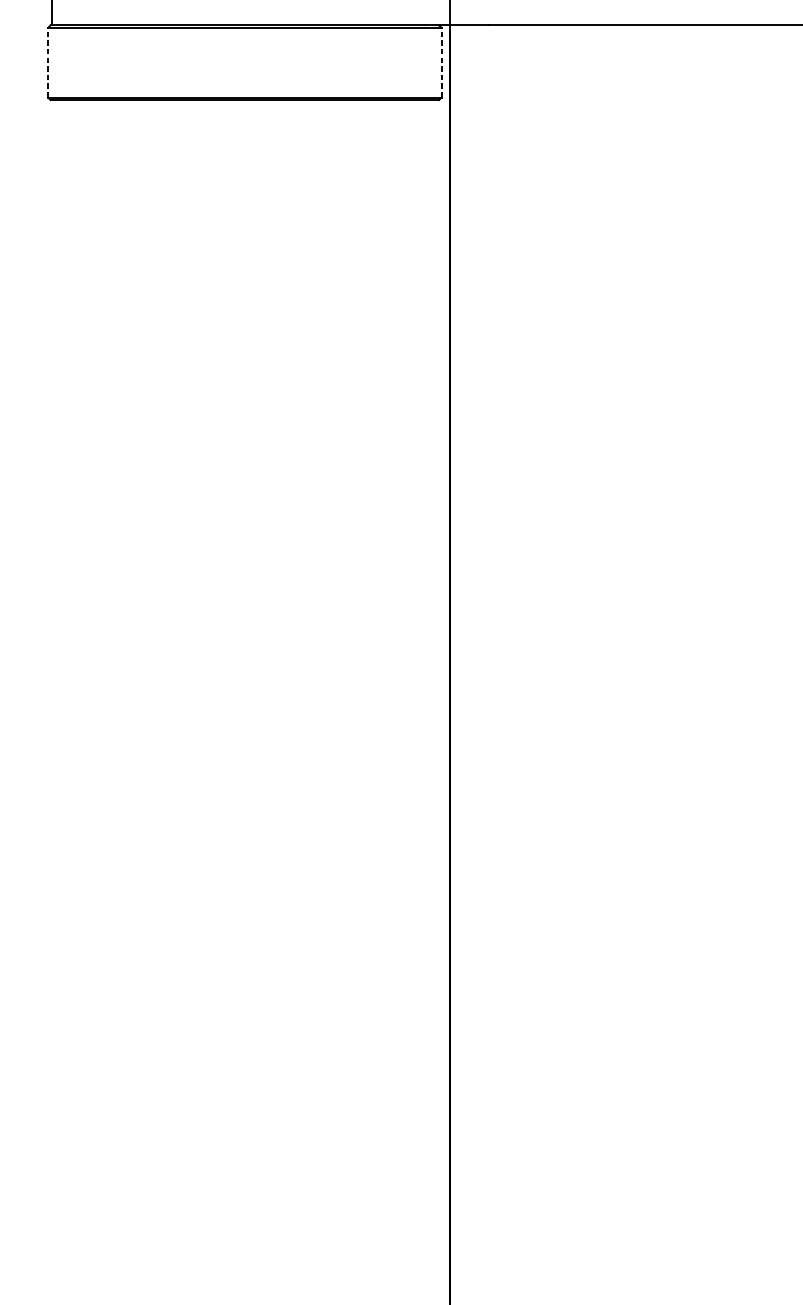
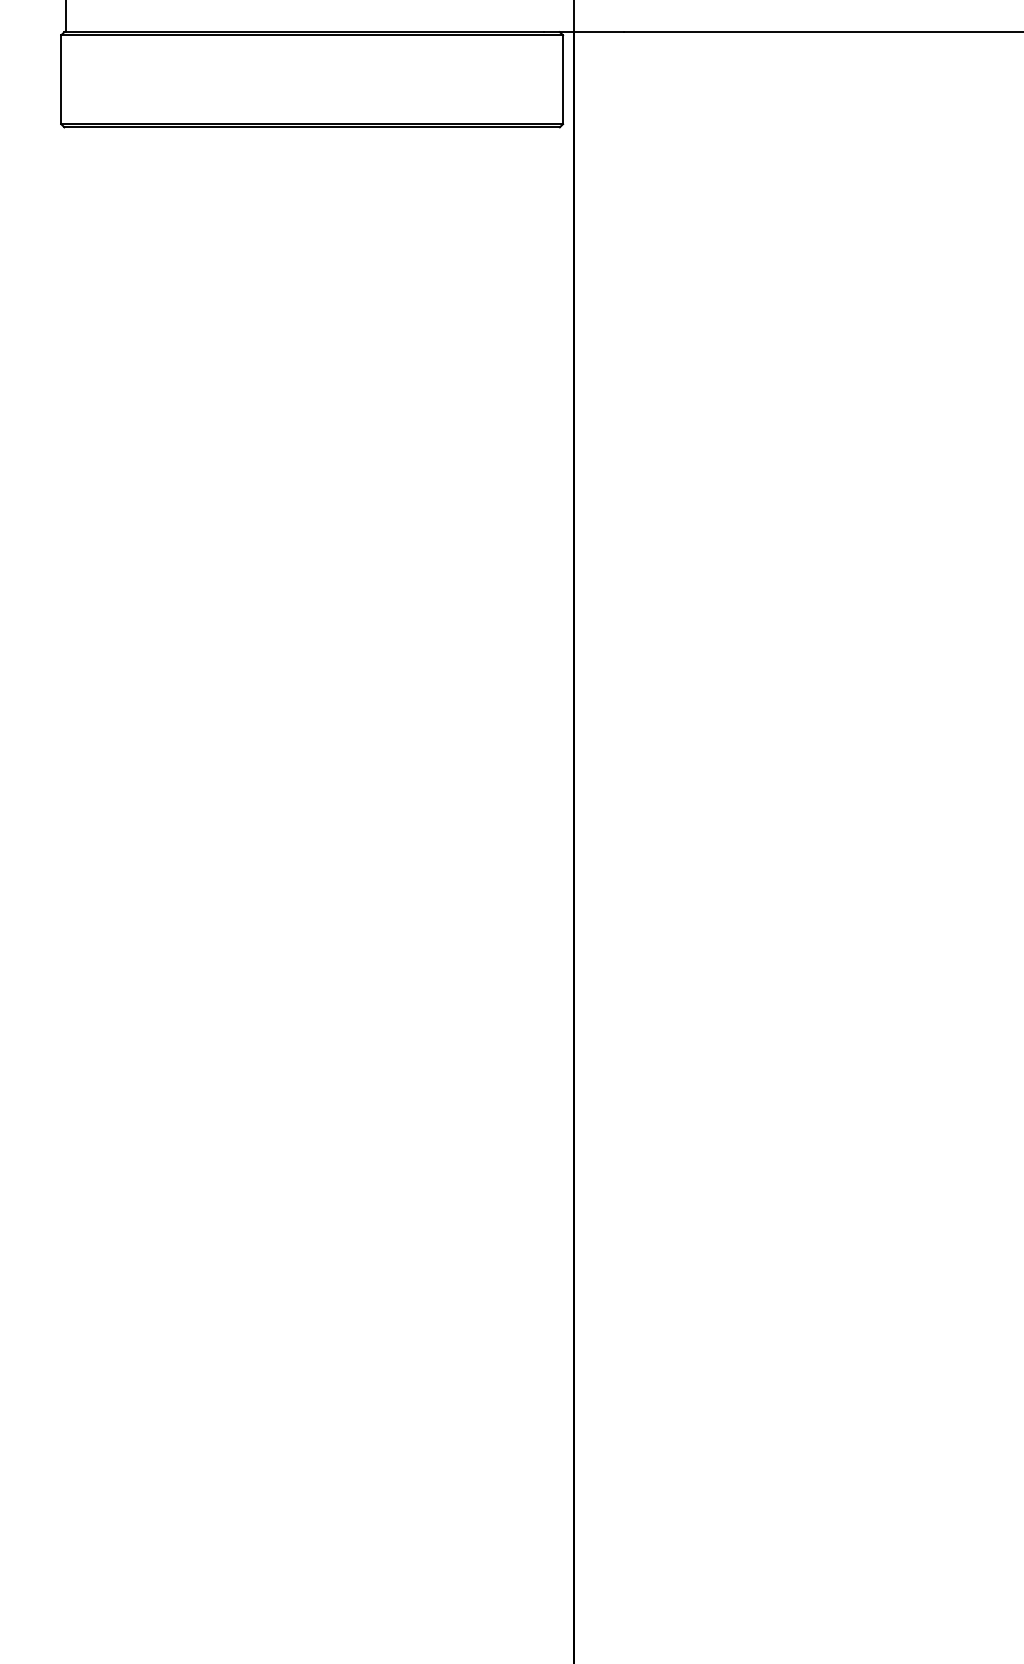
line: (48, 62) -> (61, 79), dashed -> solid
line: (441, 62) -> (563, 79), dashed -> solid

